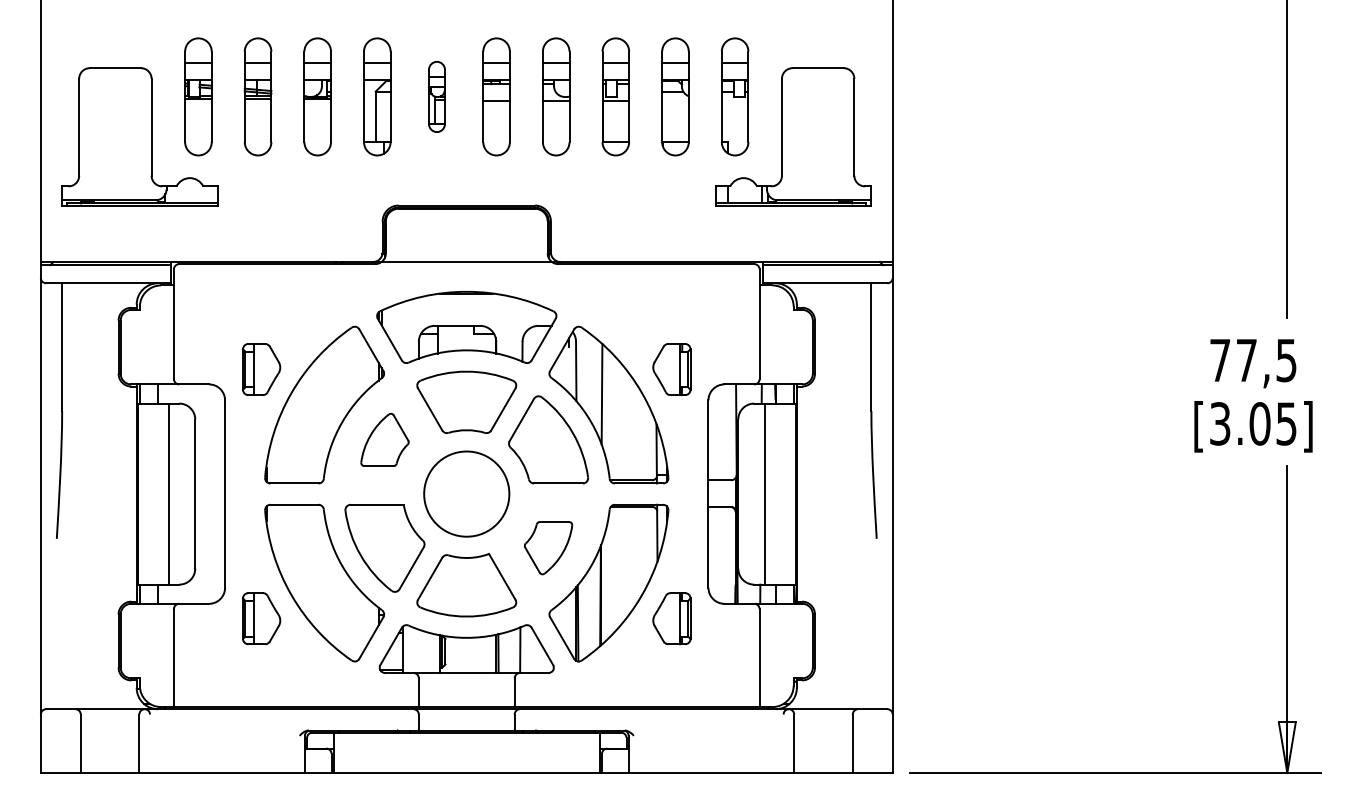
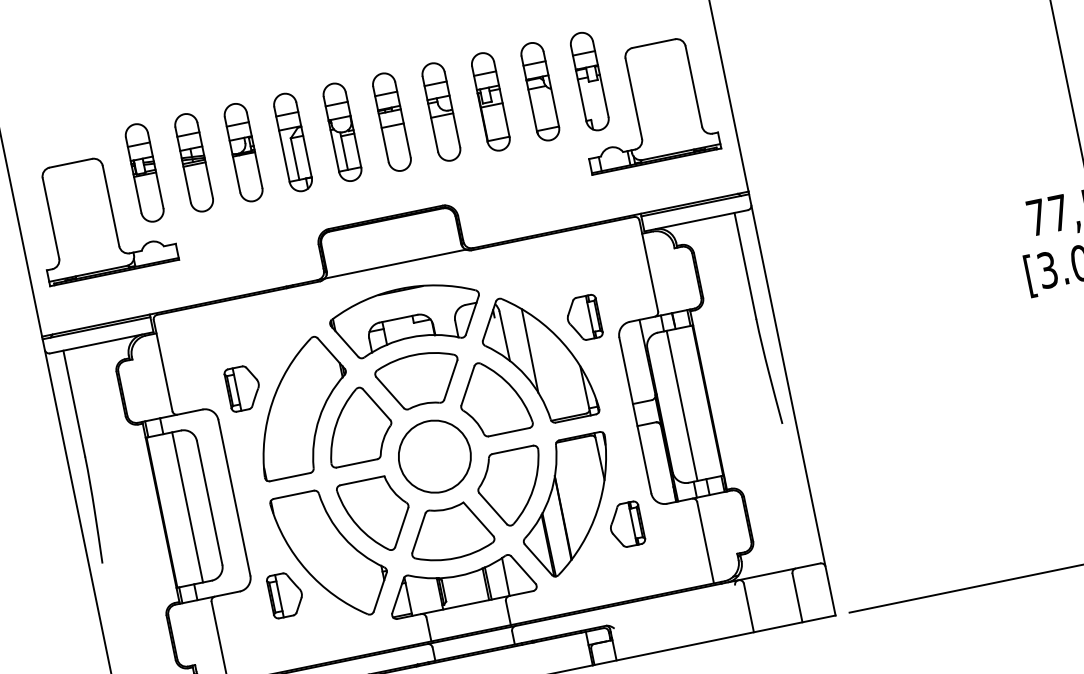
part: (436, 96) -> (342, 132), size x1.67
part: (384, 439) -> (357, 425), size x1.67
part: (548, 547) -> (511, 487), size x1.67

